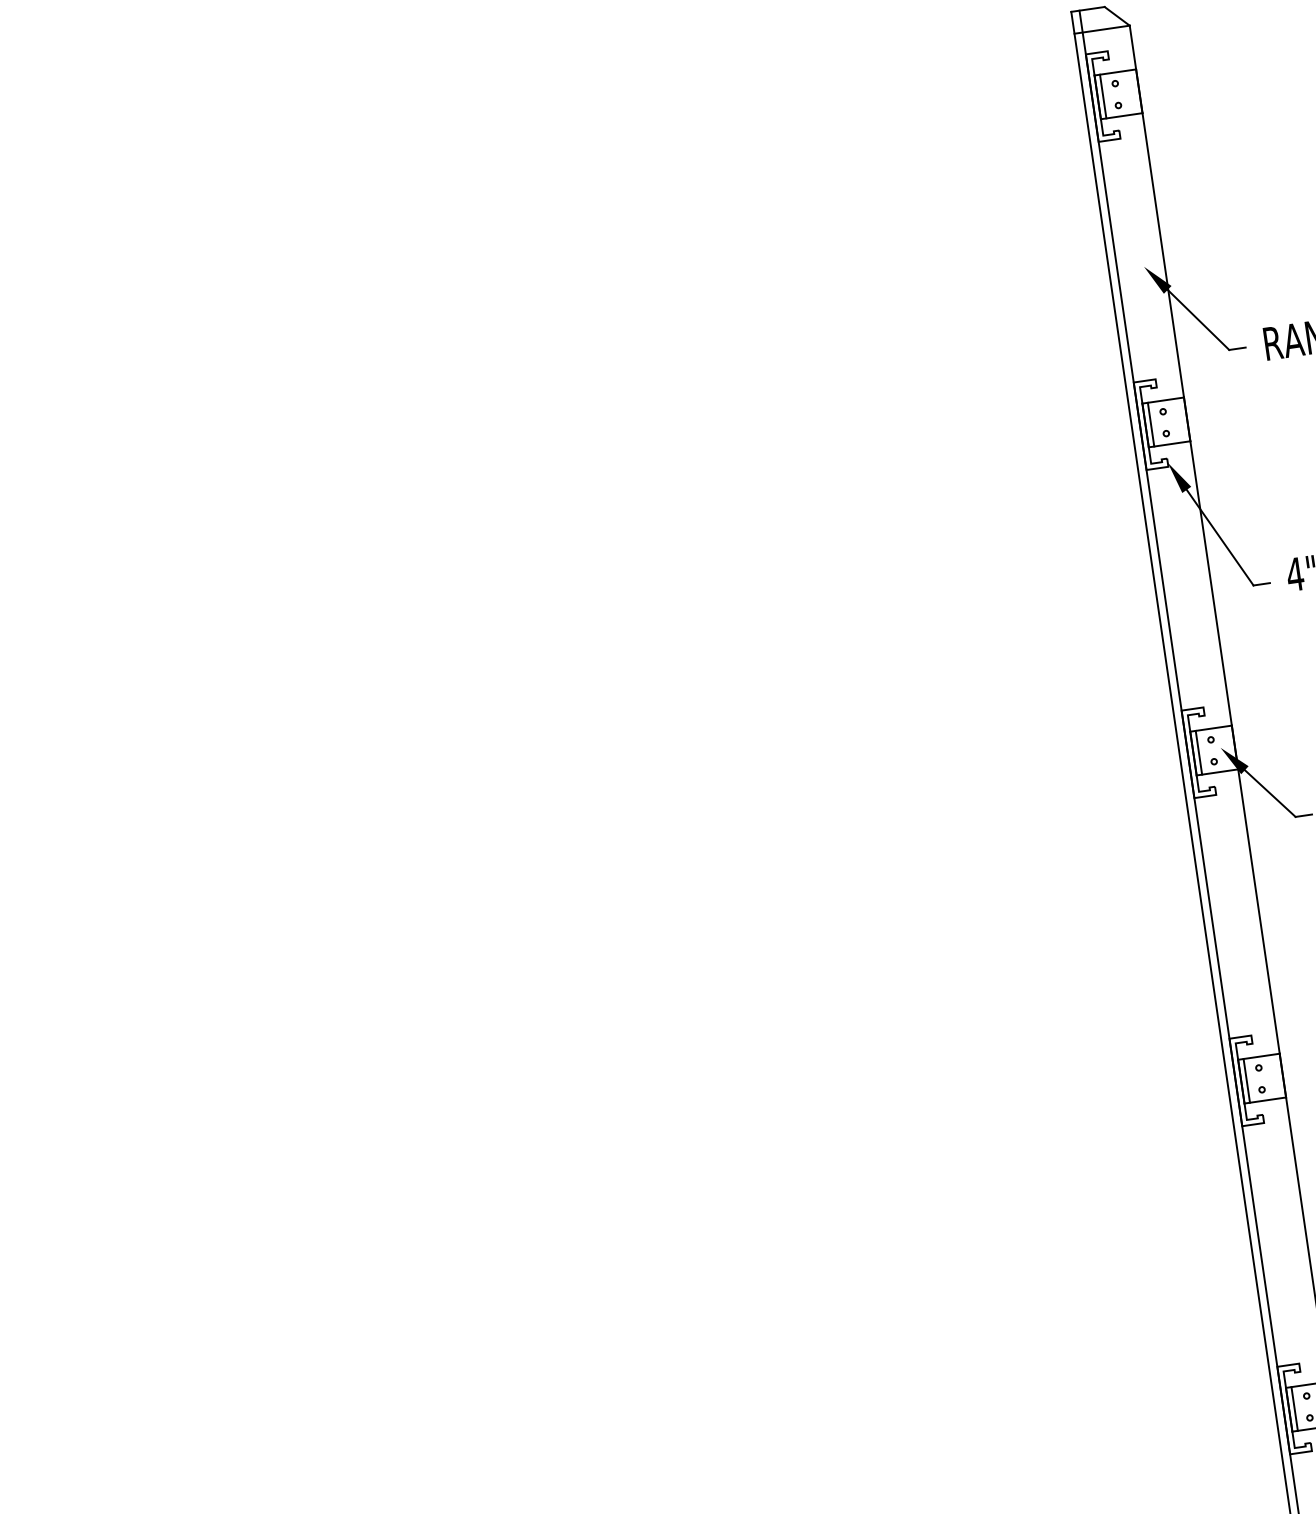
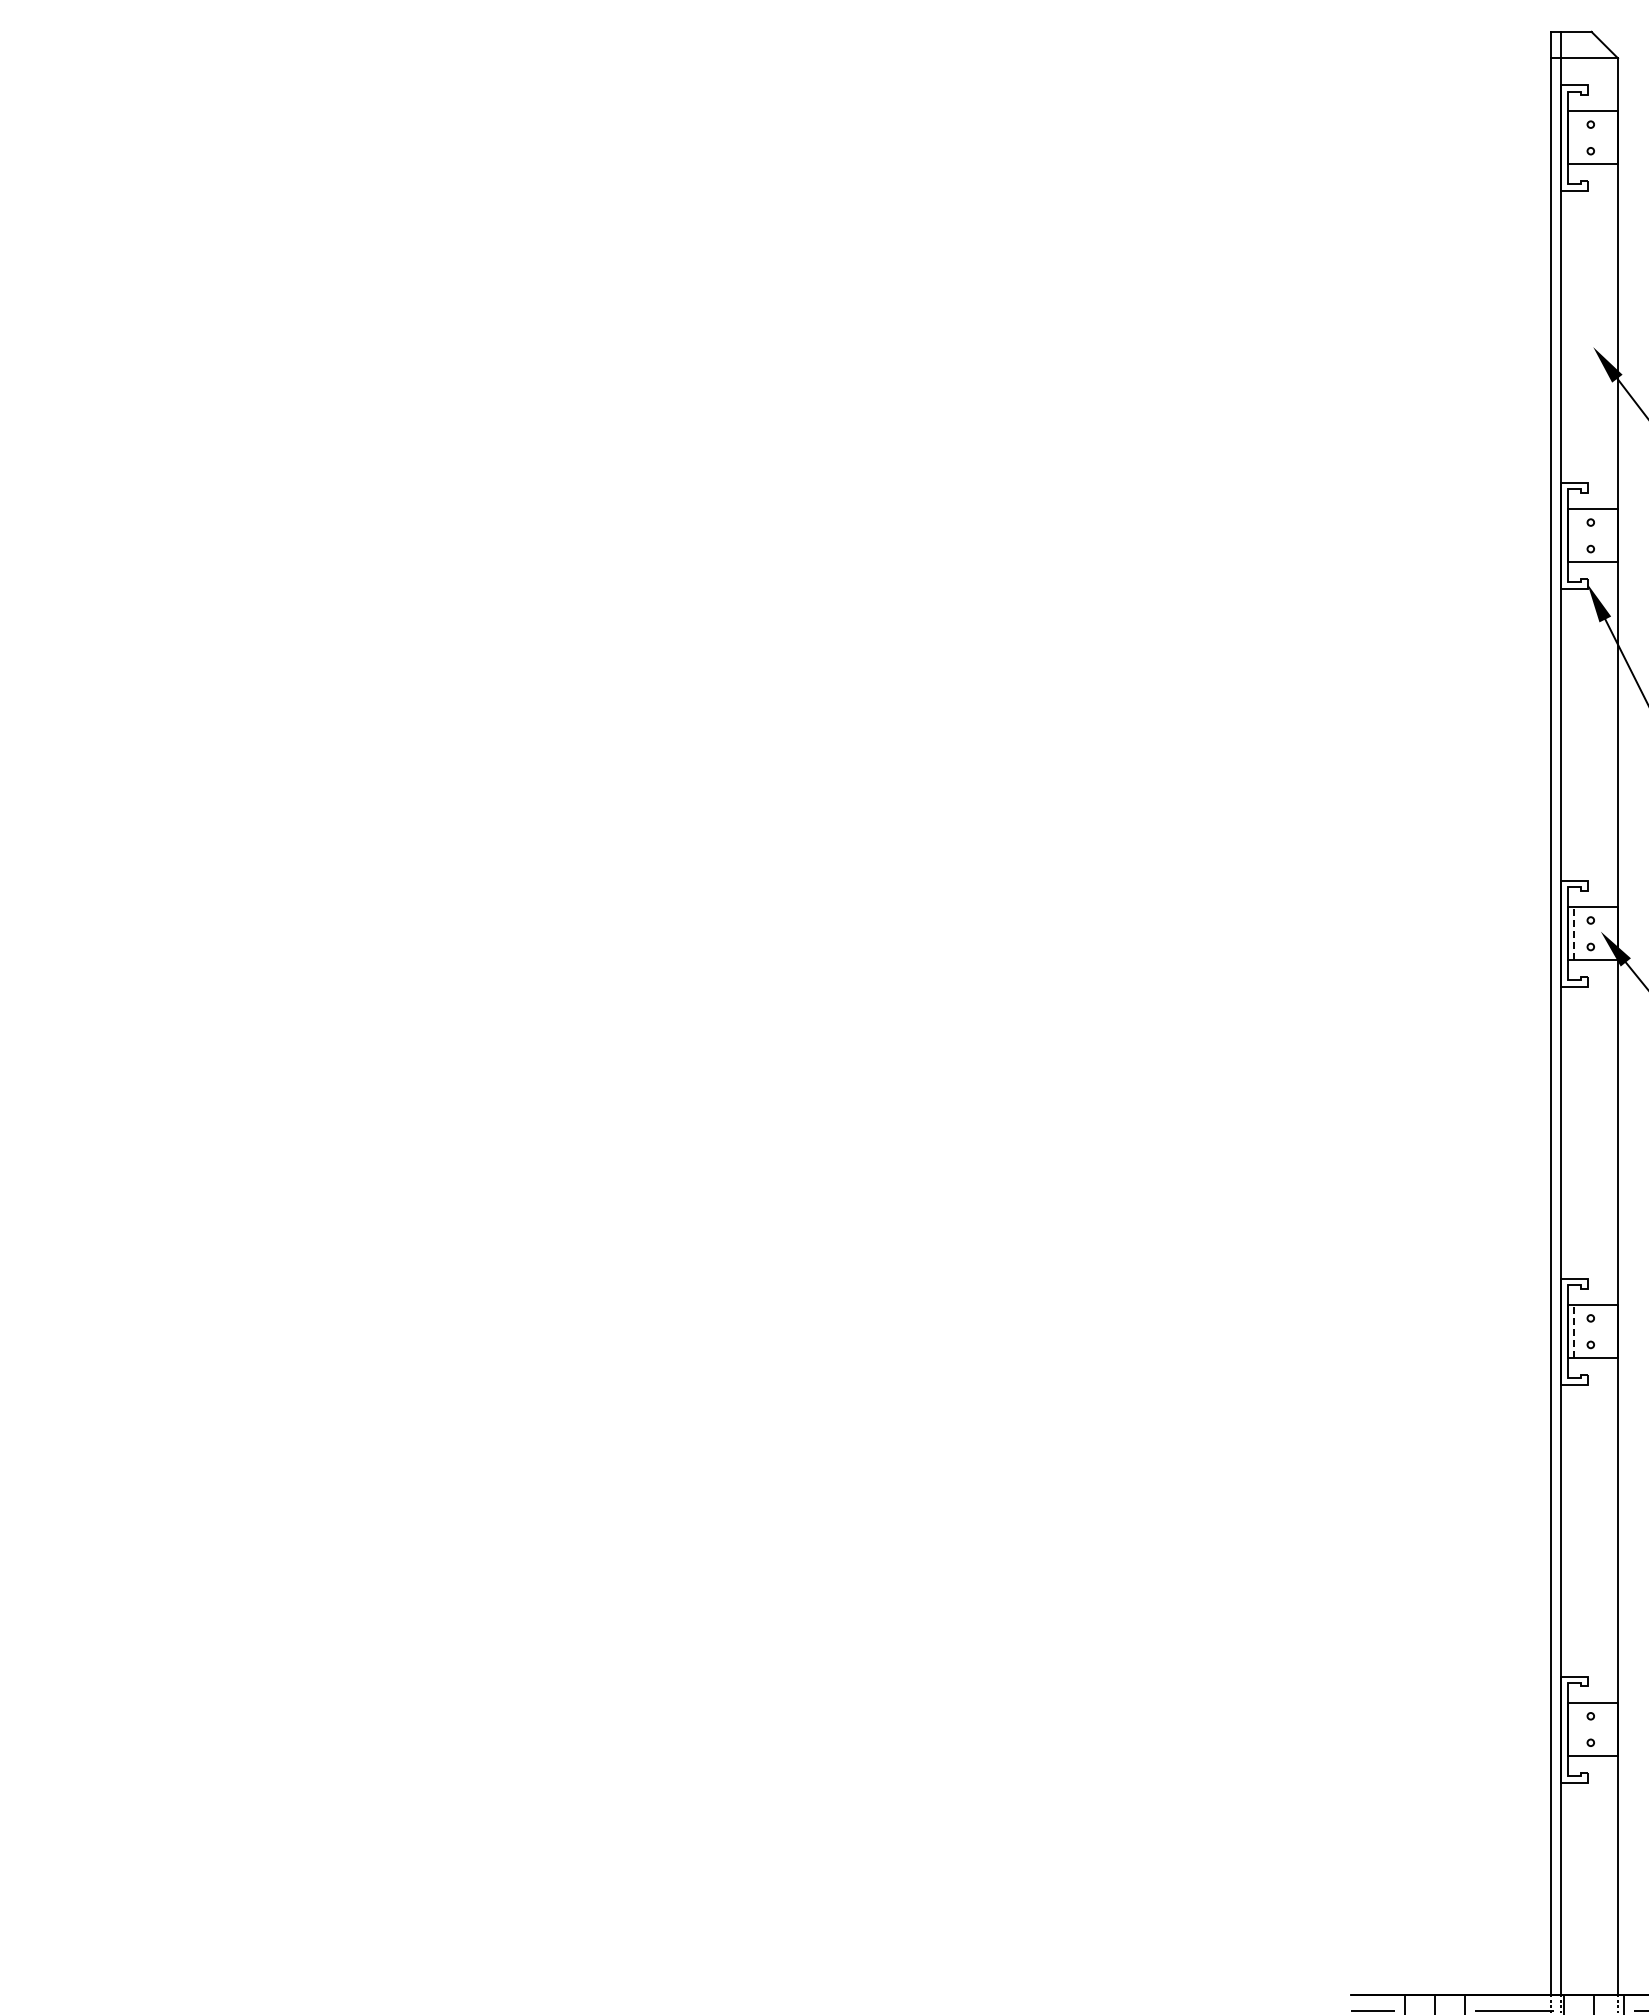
line: (1103, 96) -> (1574, 137), removed
line: (1151, 424) -> (1574, 535), removed
line: (1199, 752) -> (1574, 933), solid -> dashed
line: (1246, 1080) -> (1574, 1331), solid -> dashed
line: (1294, 1408) -> (1574, 1729), removed

